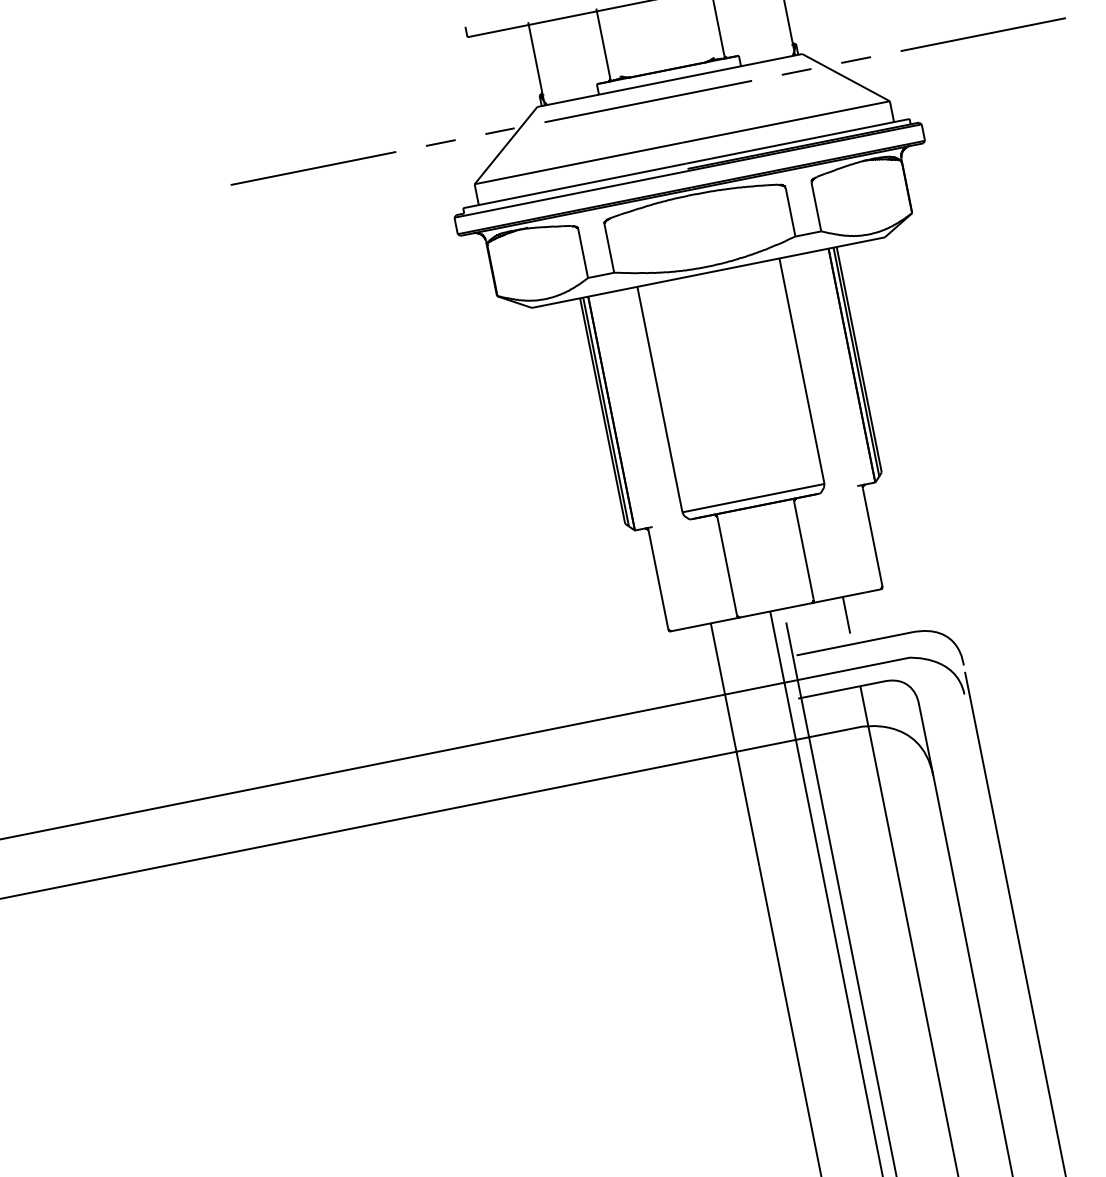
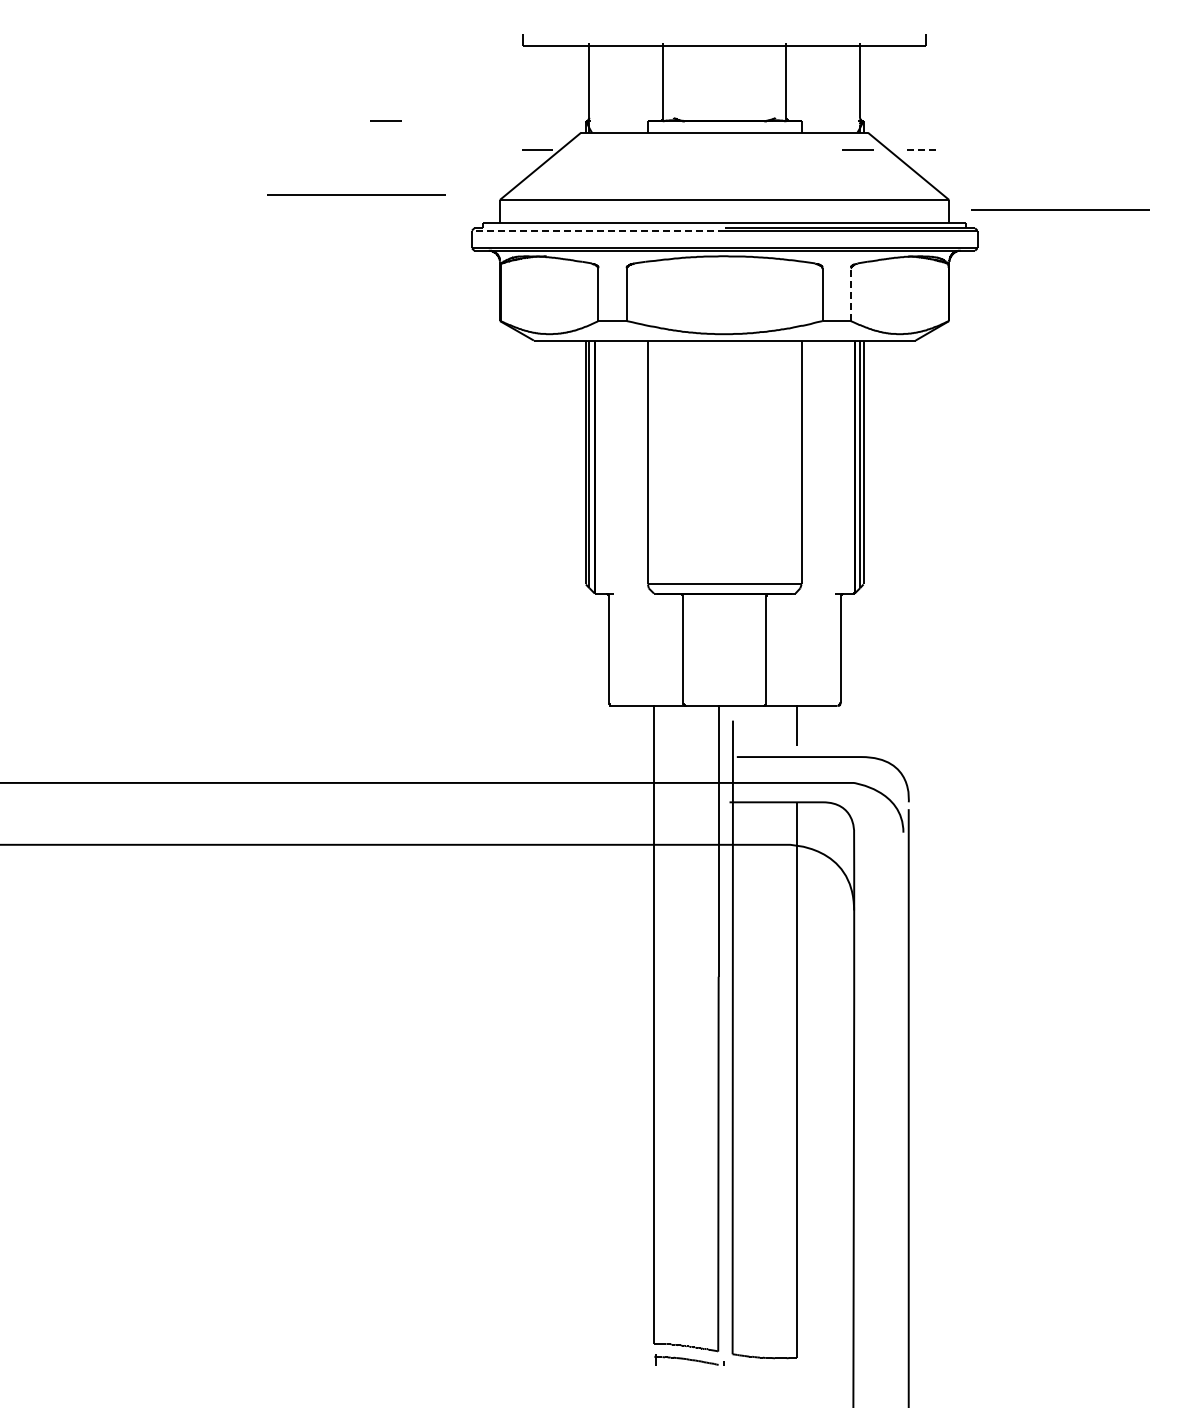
line: (983, 34) -> (1060, 209), moved
line: (857, 60) -> (923, 150), solid -> dashed
line: (647, 101) -> (697, 149), removed
line: (439, 142) -> (385, 120), moved
line: (313, 167) -> (356, 194), moved
line: (570, 194) -> (597, 230), solid -> dashed
line: (816, 206) -> (850, 294), solid -> dashed

